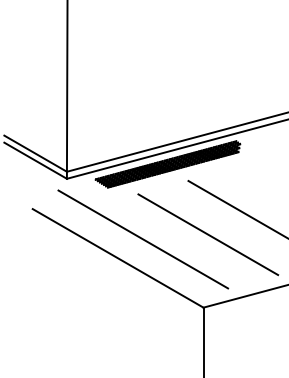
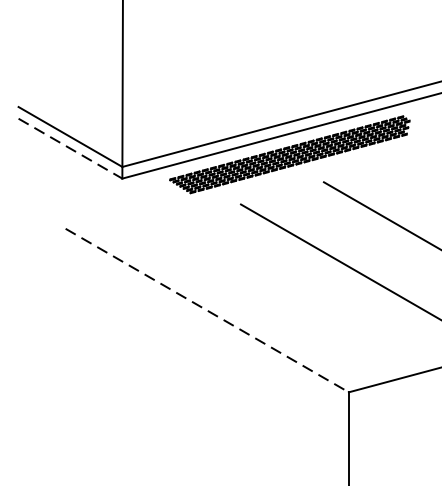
line: (36, 161) -> (71, 149), solid -> dashed
line: (143, 239) -> (249, 279), removed
line: (118, 258) -> (207, 310), solid -> dashed

